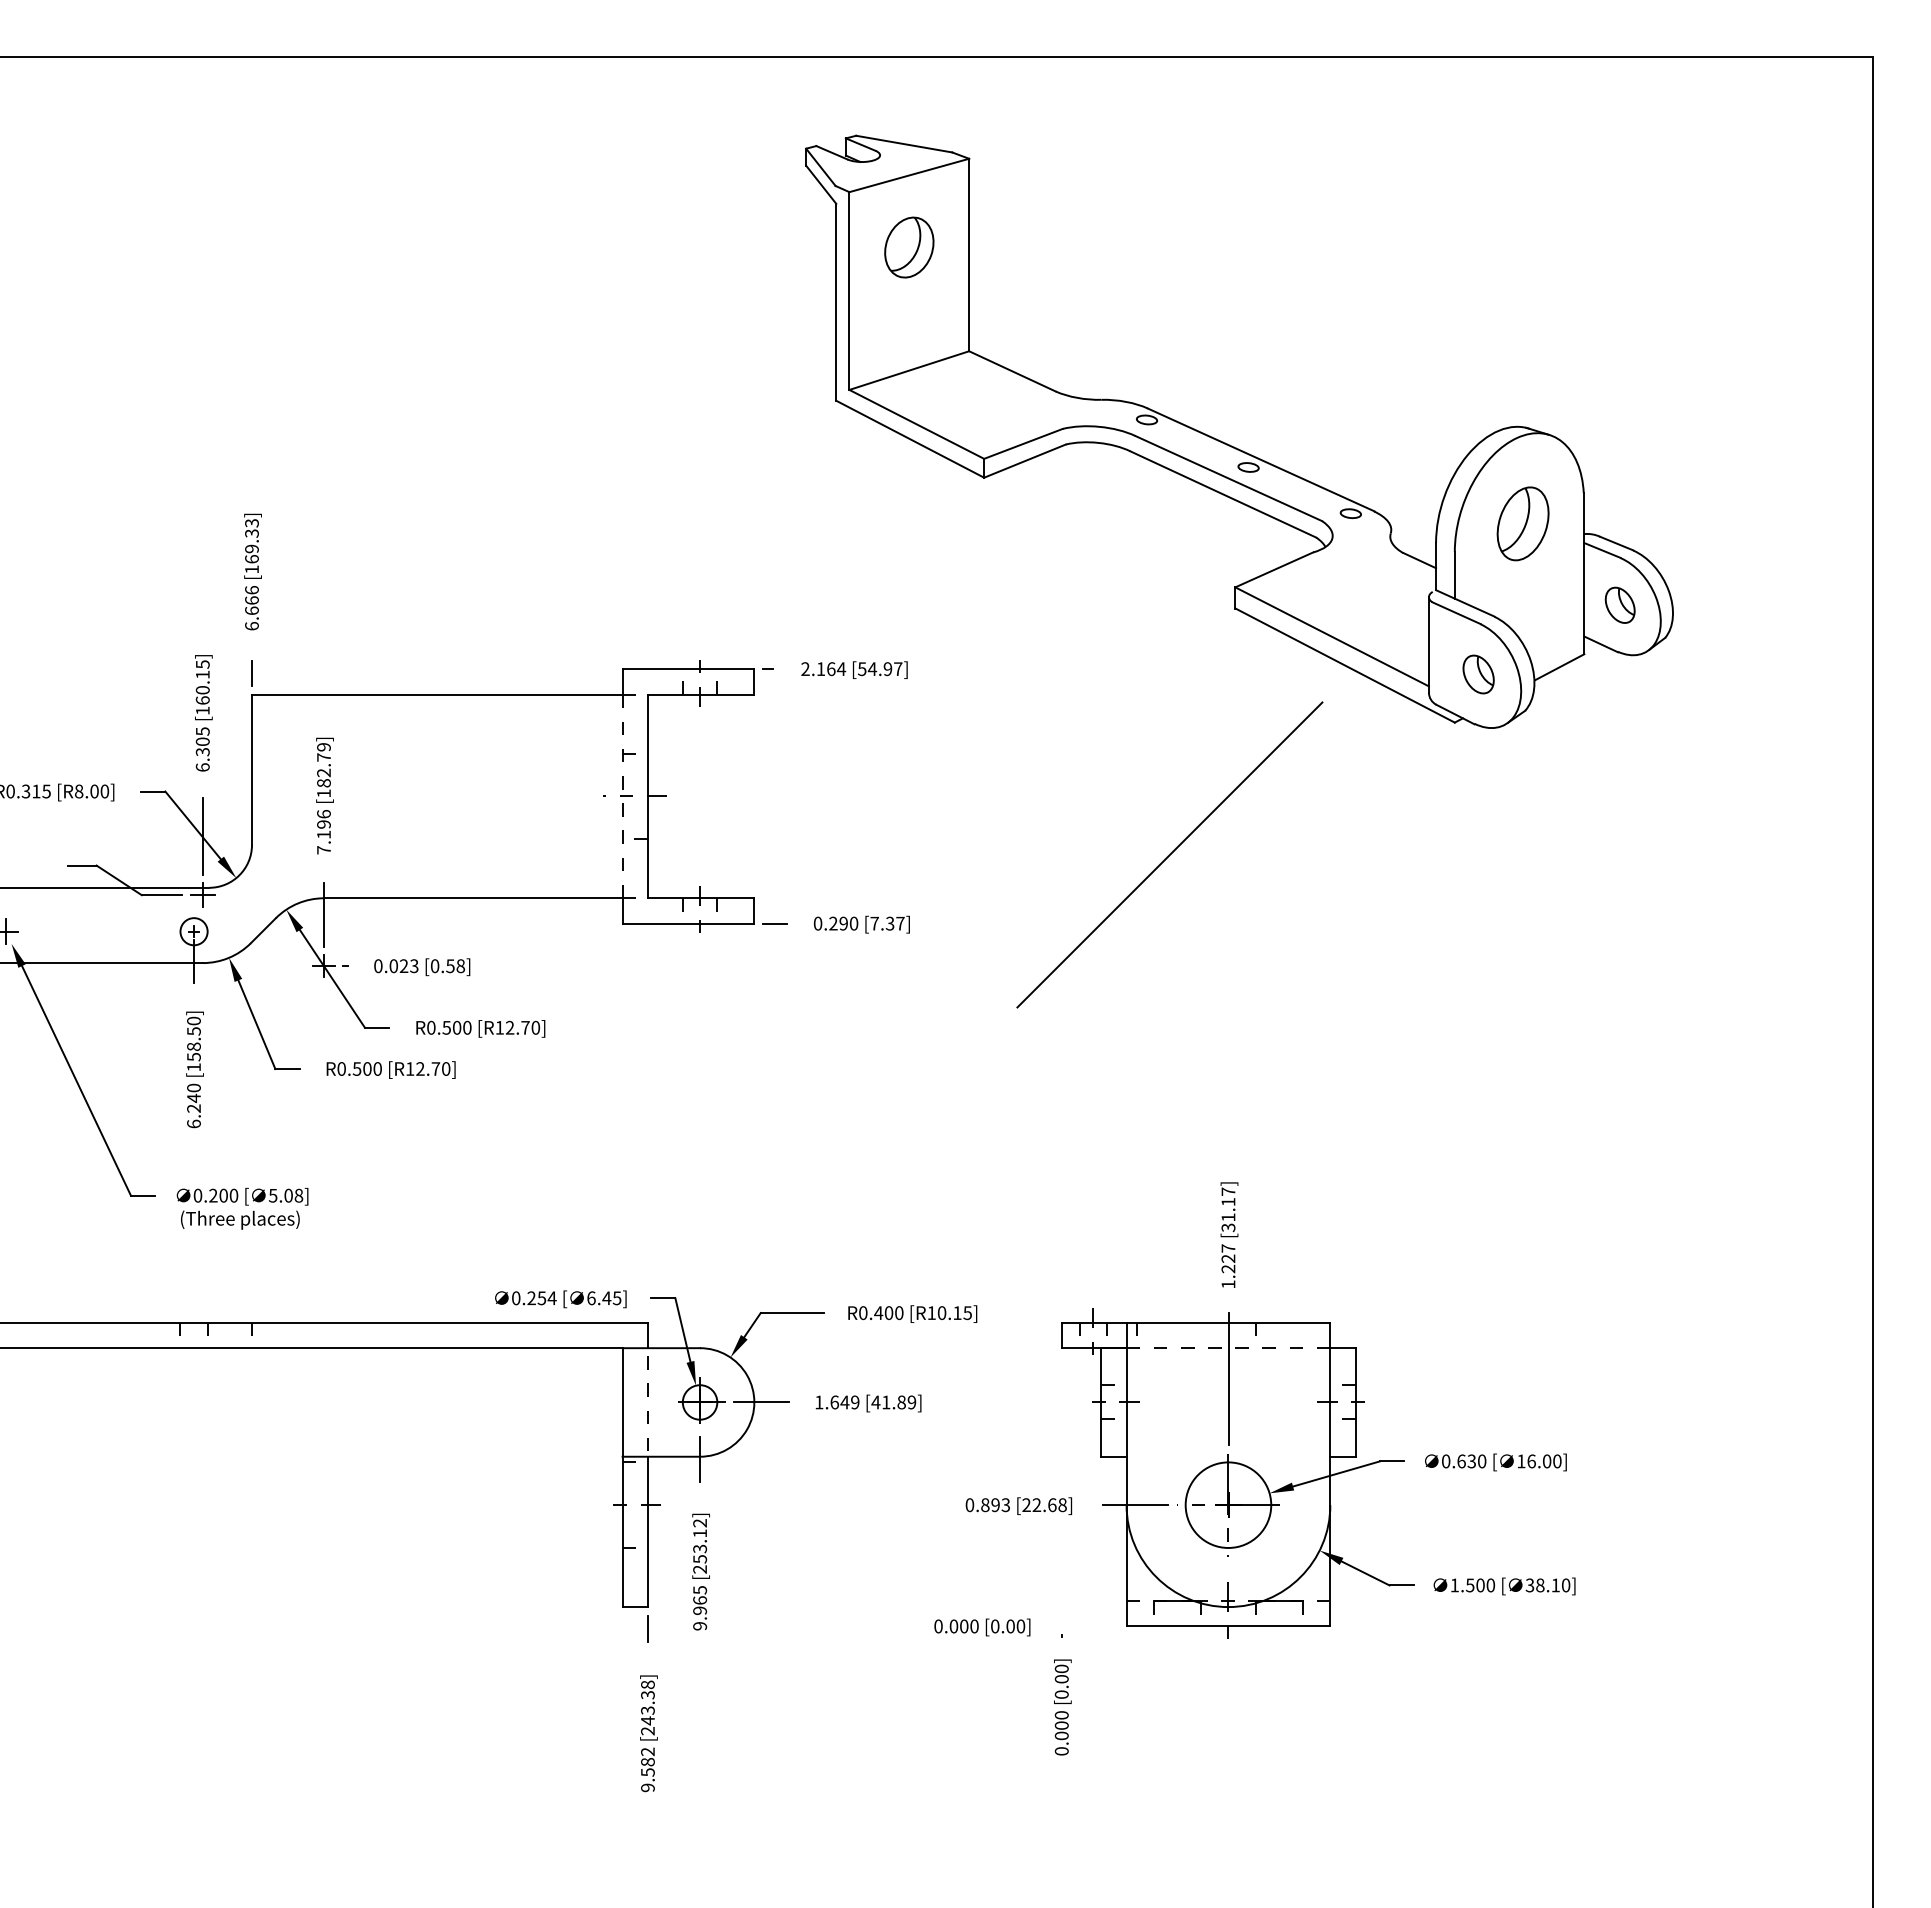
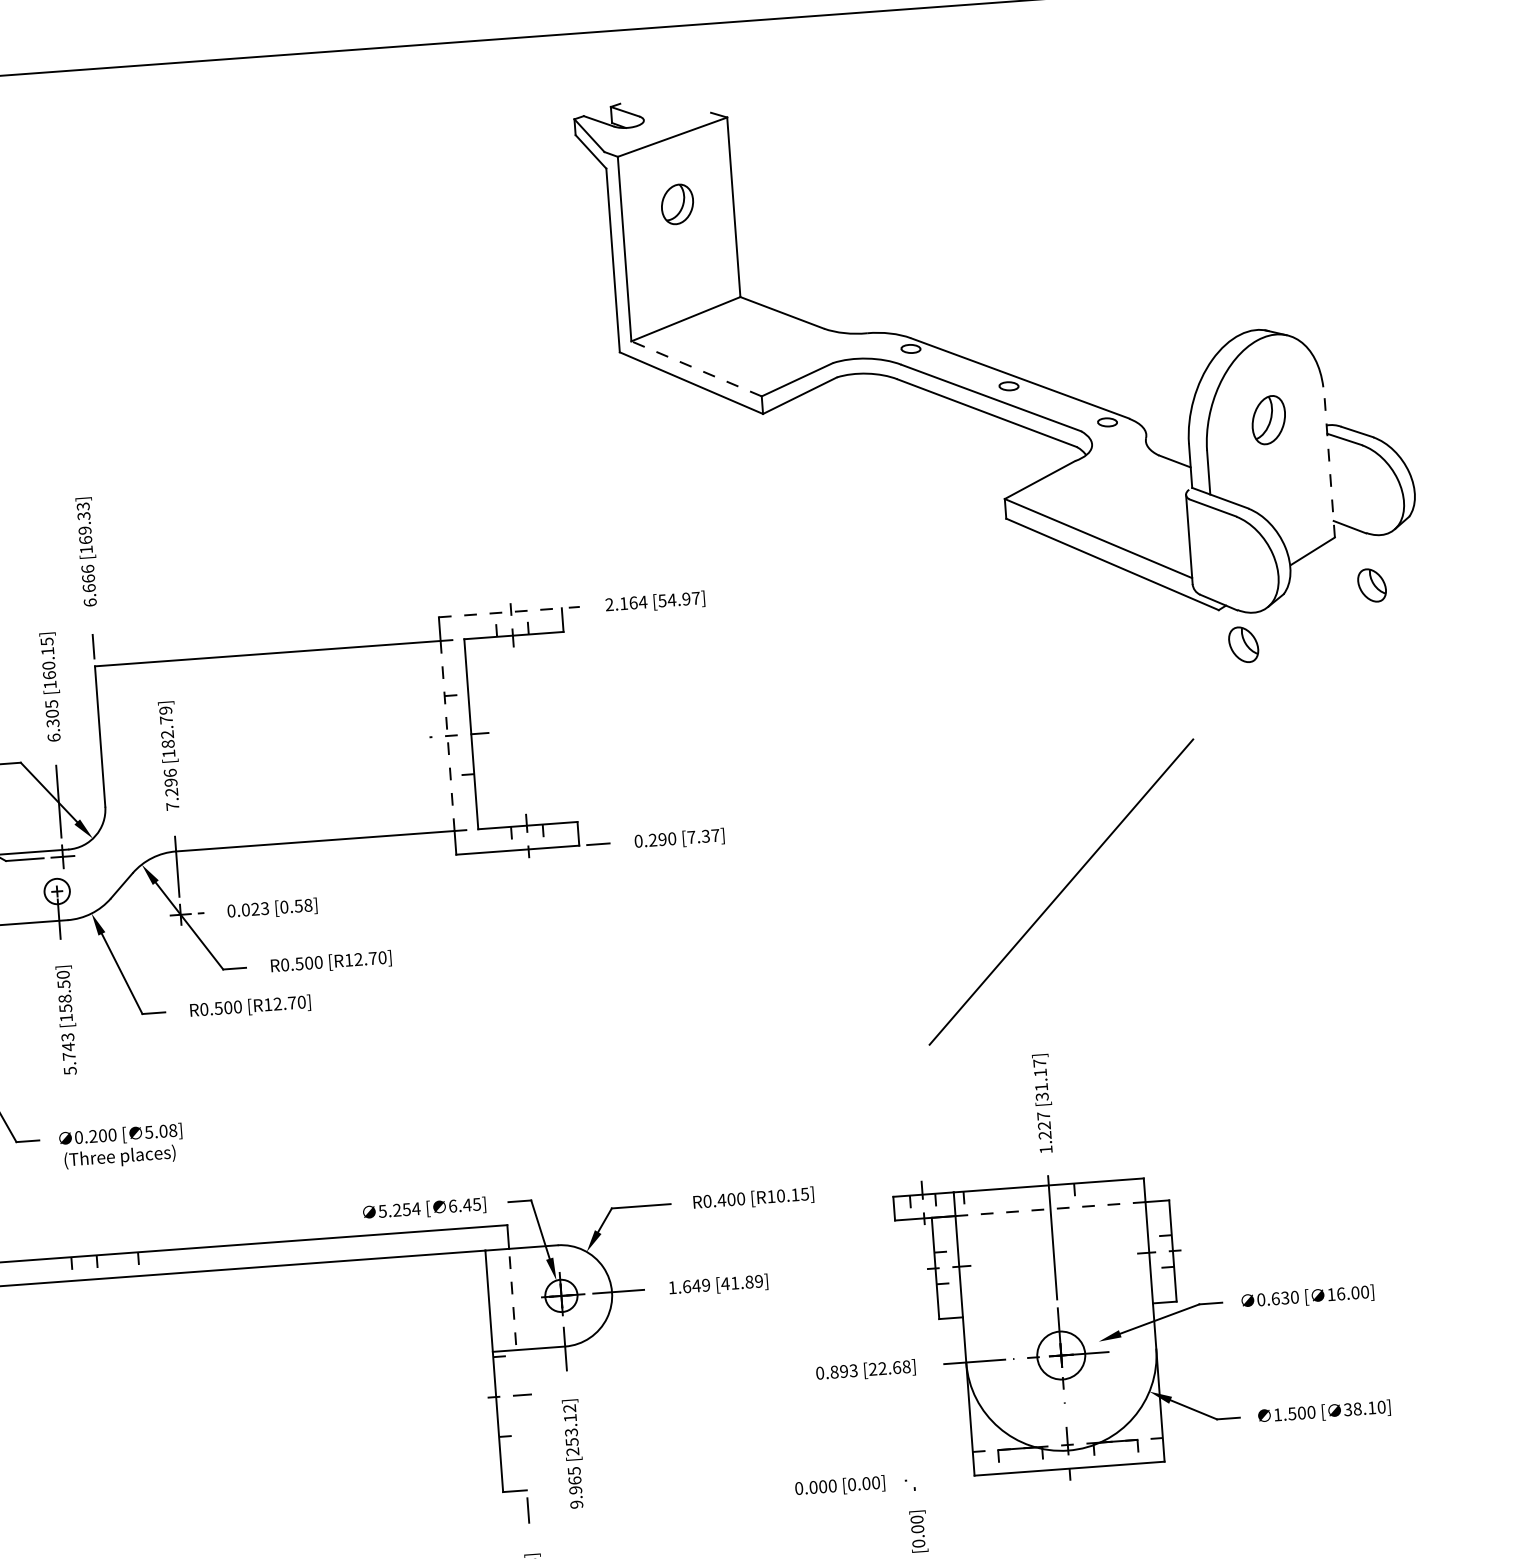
line: (904, 143) -> (665, 107), removed
part: (909, 247) -> (677, 204), size x0.7
line: (916, 424) -> (696, 368), solid -> dashed
part: (1522, 523) -> (1268, 419), size x0.7
line: (1584, 573) -> (1329, 462), solid -> dashed
part: (1619, 604) -> (1371, 584), moved
line: (688, 669) -> (500, 613), solid -> dashed
part: (1478, 674) -> (1243, 644), moved
text: (323, 834) -> (171, 791), 7.196 -> 7.296
line: (1169, 854) -> (1061, 891), moved
text: (193, 1105) -> (68, 1053), 6.240 -> 5.743
text: (515, 1298) -> (382, 1211), 0.254 -> 5.254
circle: (1228, 1504) -> (1061, 1354), size x0.6
line: (647, 1531) -> (521, 1419), removed

